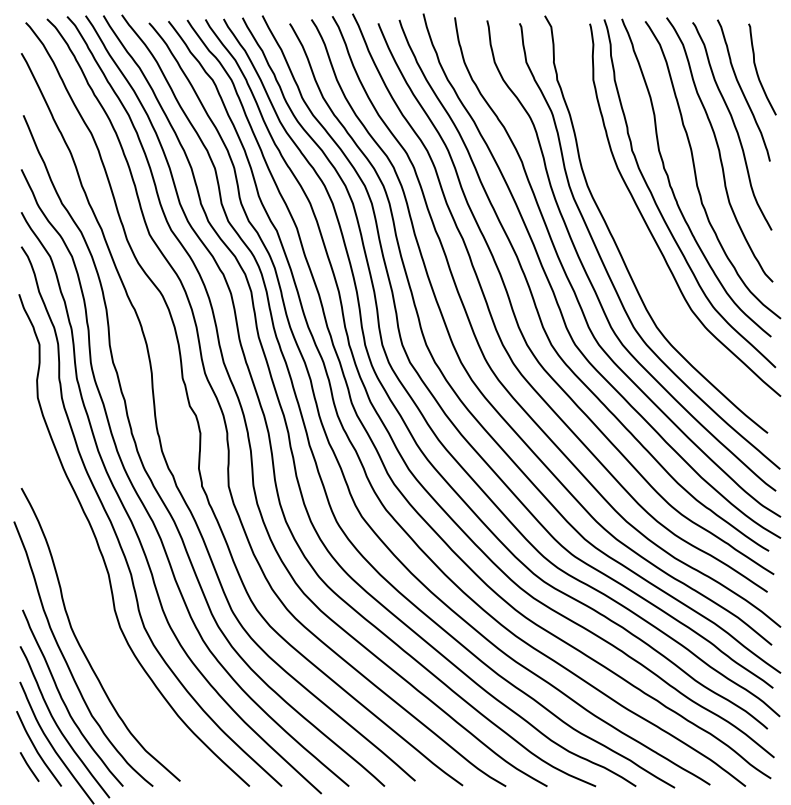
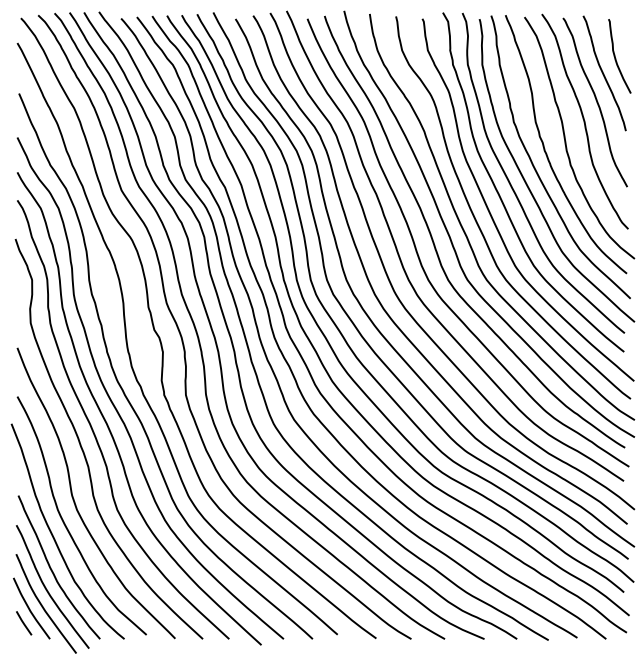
curve: (631, 231) -> (513, 187), added
curve: (92, 617) -> (75, 501), added

